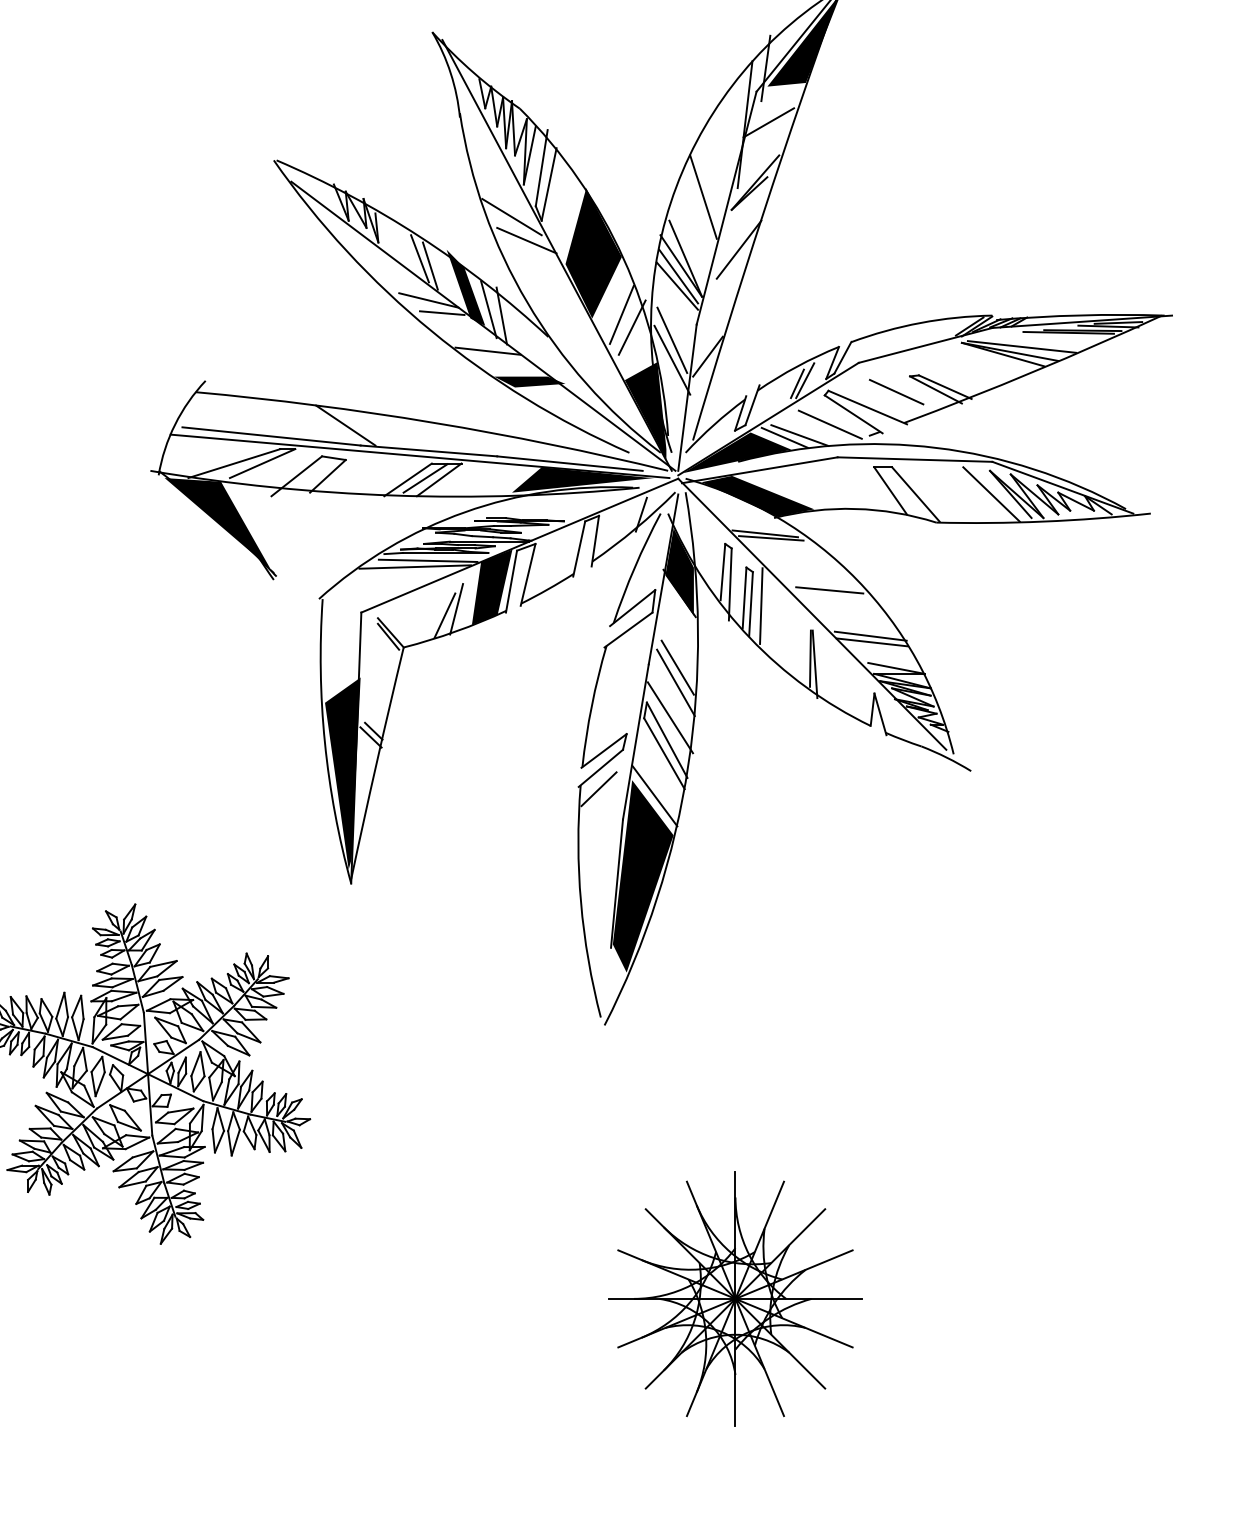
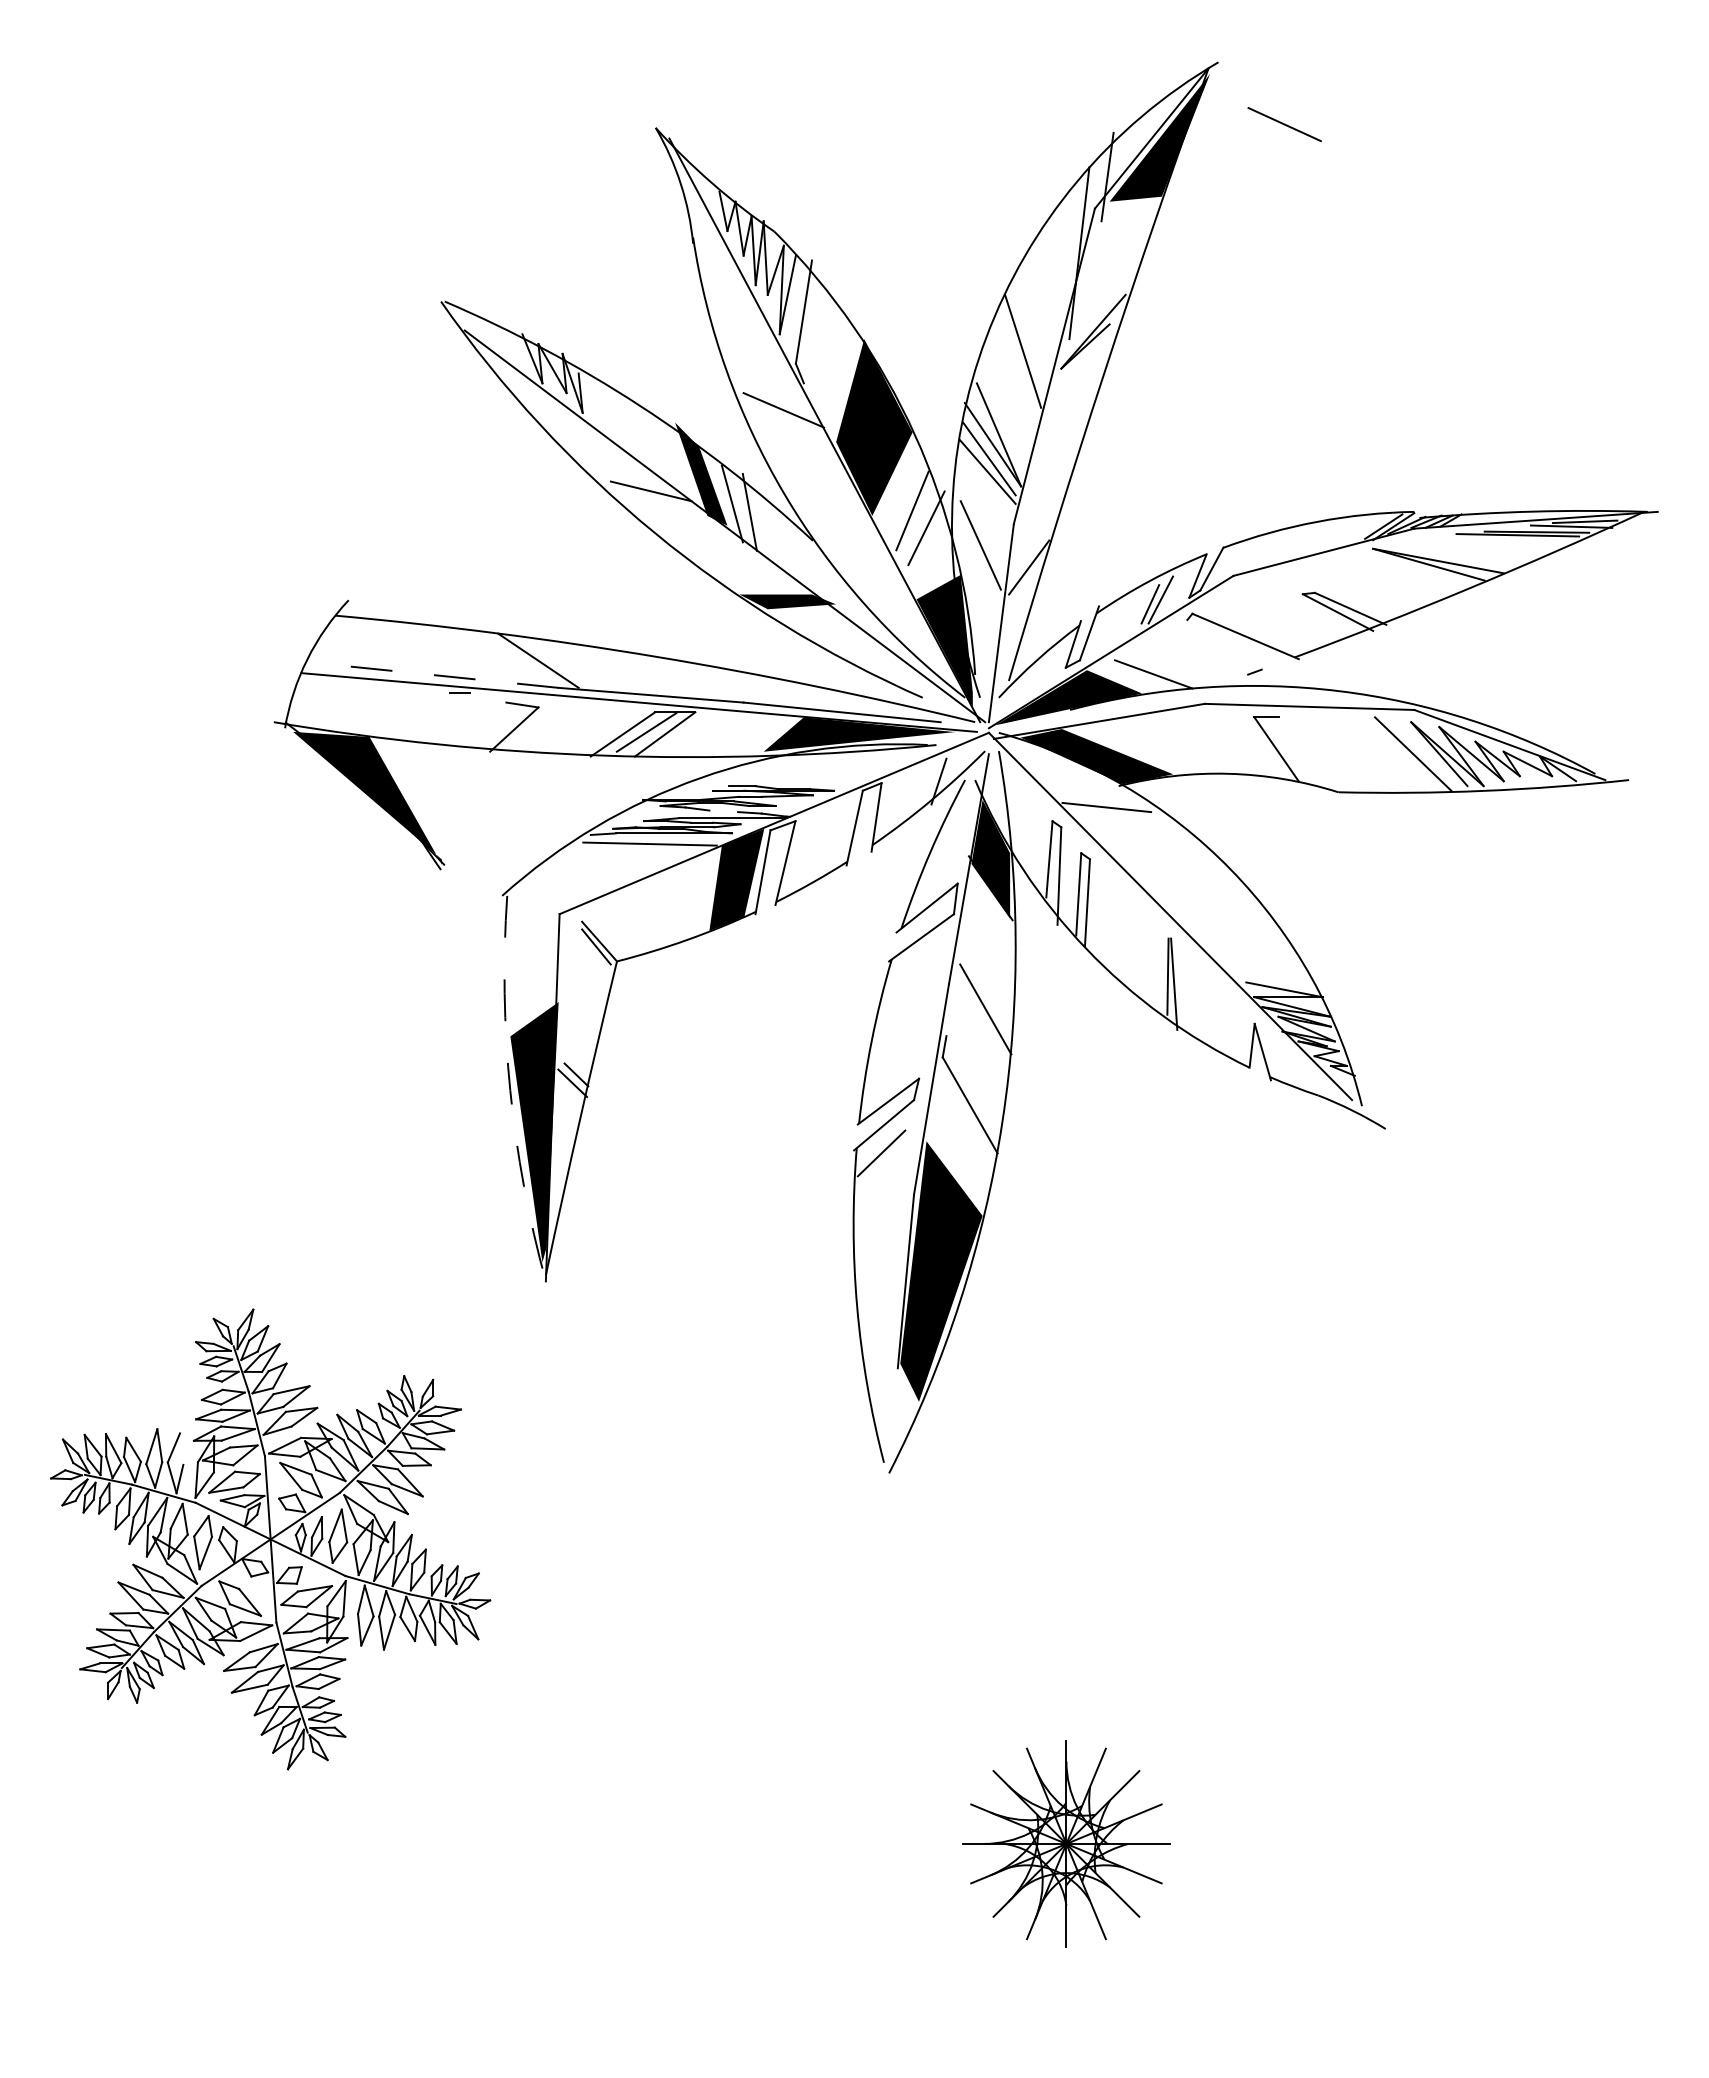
line: (768, 122) -> (1111, 250), removed
line: (548, 184) -> (813, 334), removed
line: (511, 216) -> (763, 377), removed
line: (739, 249) -> (1071, 422), removed
line: (419, 258) -> (638, 434), removed
line: (430, 265) -> (653, 444), removed
line: (442, 313) -> (669, 508), removed
line: (1021, 347) -> (1454, 554), removed
line: (488, 351) -> (731, 560), removed
line: (672, 359) -> (980, 571), removed
line: (896, 392) -> (1284, 124), moved
line: (853, 414) -> (1226, 645), removed
line: (830, 424) -> (1194, 659), removed
line: (271, 436) -> (437, 675), solid -> dashed
line: (785, 437) -> (1133, 677), removed
line: (234, 462) -> (387, 711), removed
line: (262, 462) -> (425, 711), removed
line: (296, 476) -> (471, 729), removed
line: (915, 493) -> (1310, 753), removed
line: (482, 536) -> (723, 811), removed
line: (770, 538) -> (1114, 813), removed
line: (415, 567) -> (632, 852), removed
line: (829, 589) -> (1193, 883), removed
line: (761, 606) -> (1101, 905), removed
line: (456, 609) -> (688, 909), removed
line: (444, 615) -> (672, 918), removed
line: (870, 636) -> (1249, 946), removed
line: (872, 642) -> (1251, 954), removed
line: (677, 667) -> (988, 988), removed
line: (669, 717) -> (977, 1056), removed
line: (666, 740) -> (973, 1087), removed
arc: (325, 742) -> (510, 1090), solid -> dashed
line: (654, 795) -> (956, 1162), removed
line: (82, 1007) -> (181, 1448), removed
part: (735, 1298) -> (1066, 1843), size x0.6

